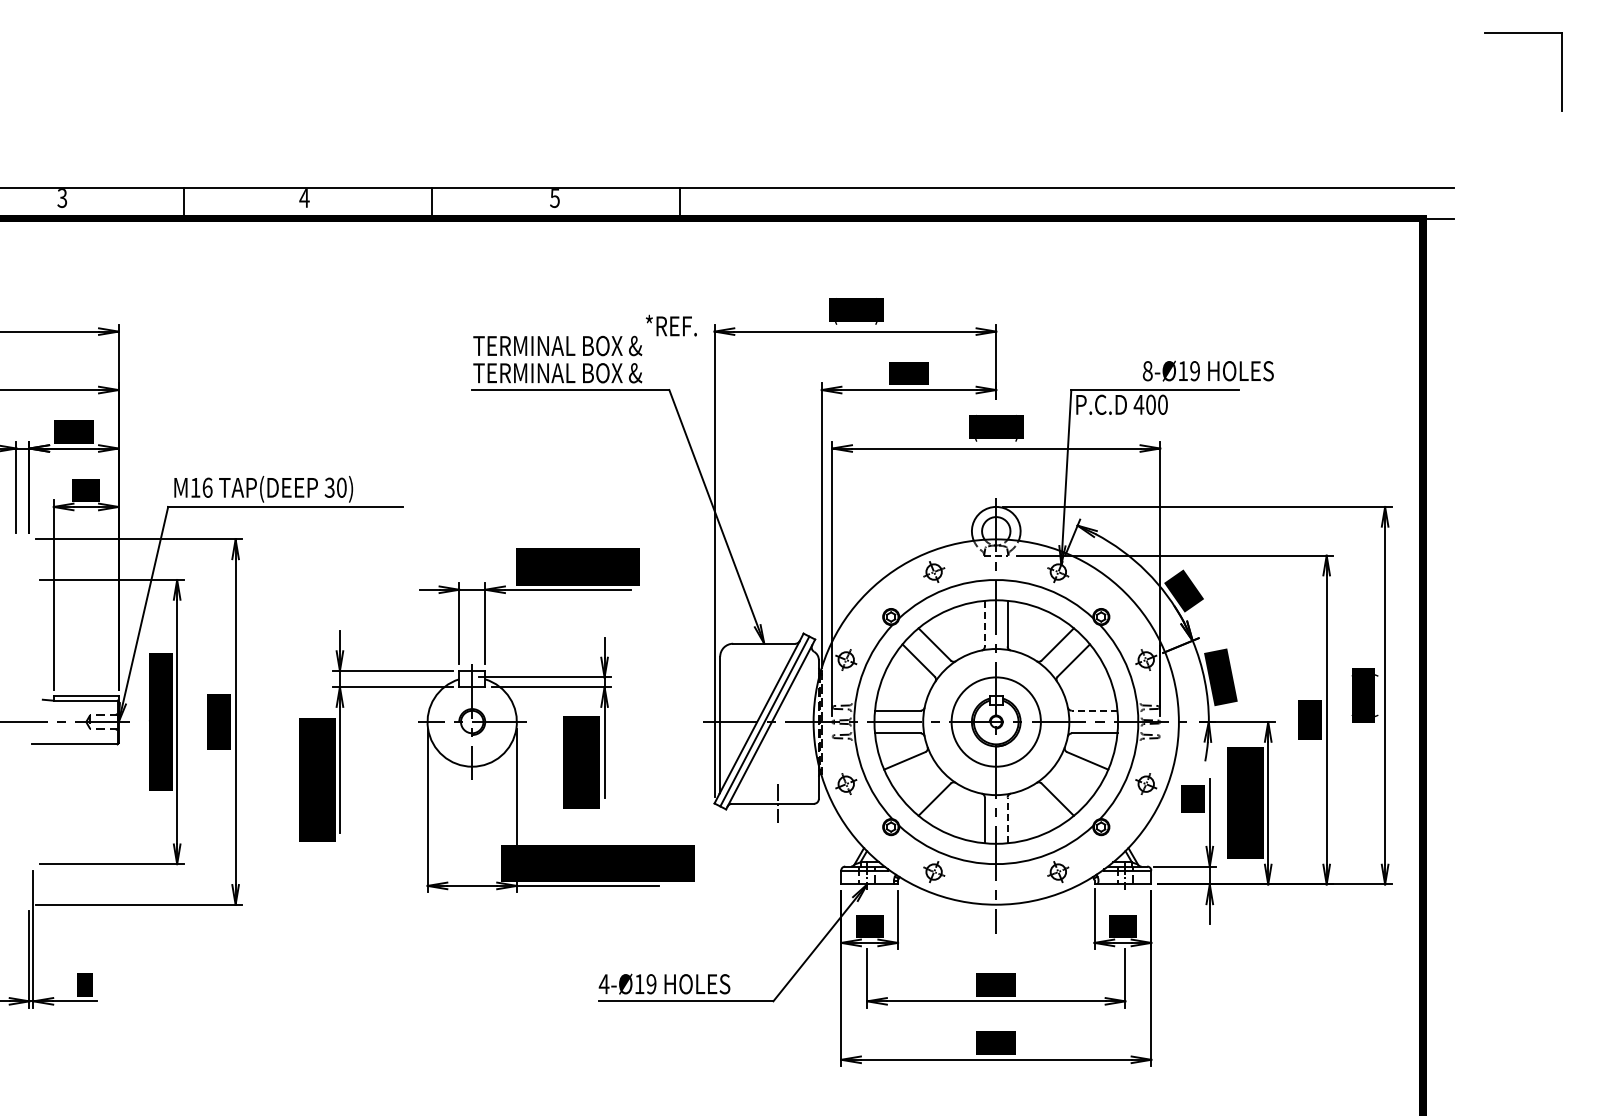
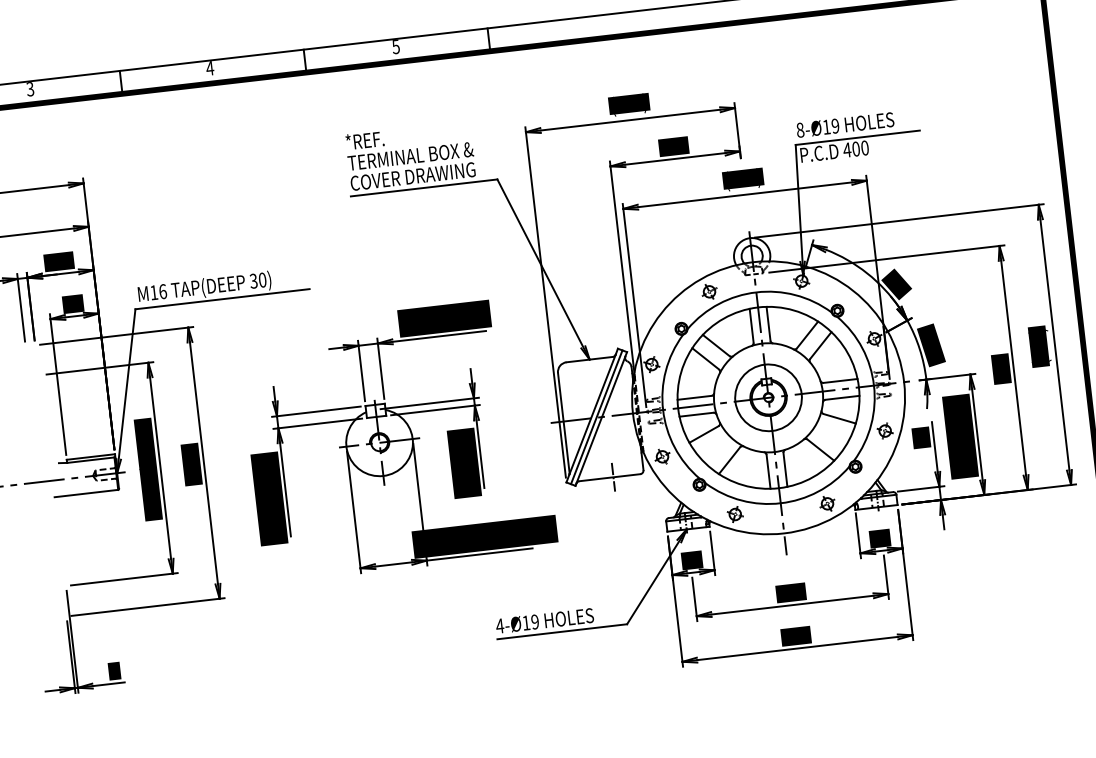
text: (671, 325) -> (365, 140), moved
text: (1208, 370) -> (845, 124), moved
text: (557, 373) -> (412, 176), TERMINAL BOX & -> COVER DRAWING
line: (984, 623) -> (751, 325), dashed -> solid
line: (1094, 710) -> (840, 380), dashed -> solid
line: (1007, 820) -> (785, 469), dashed -> solid

